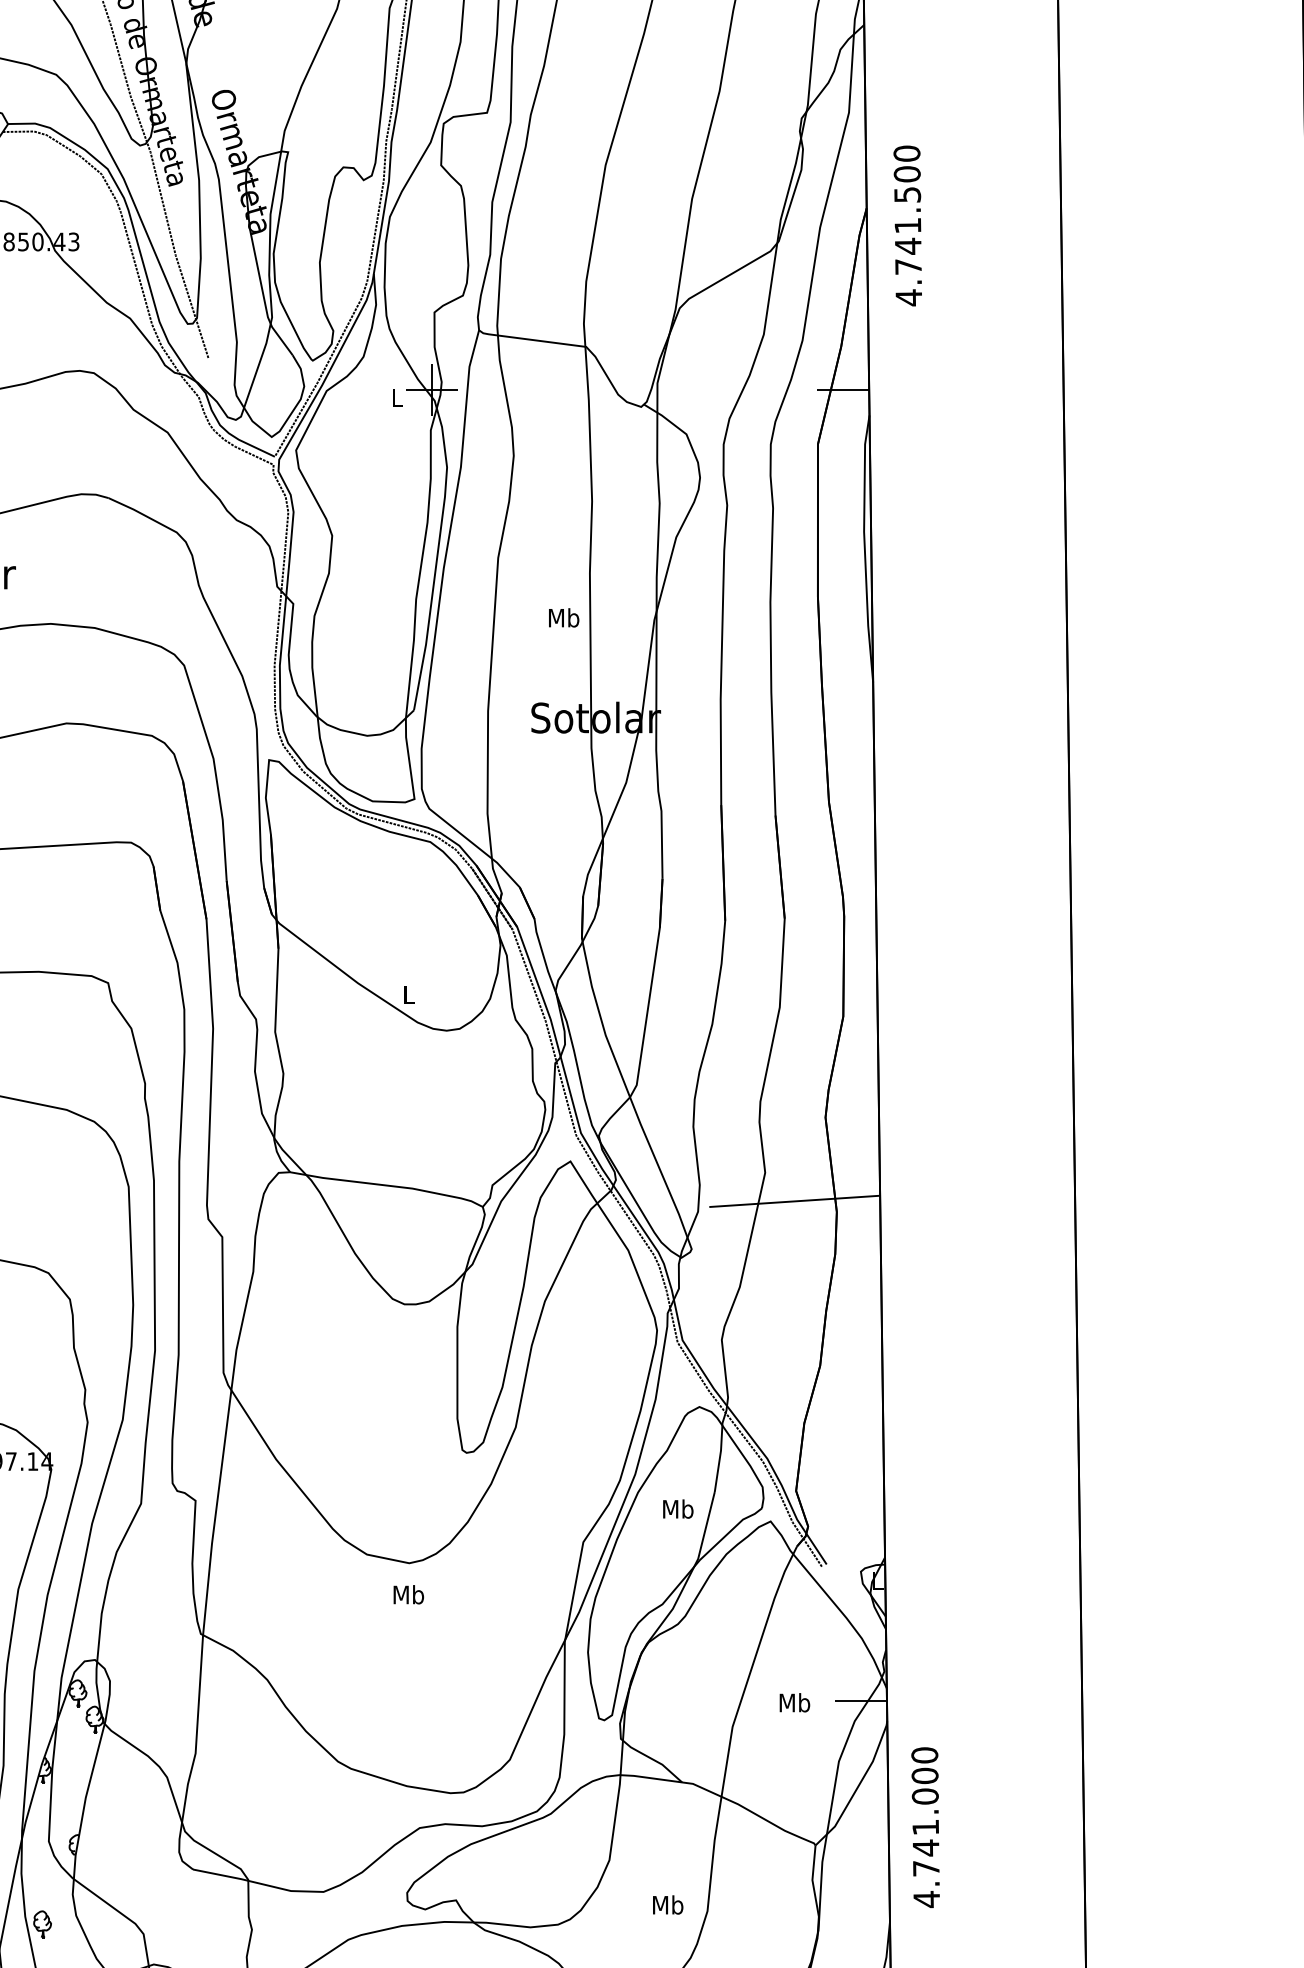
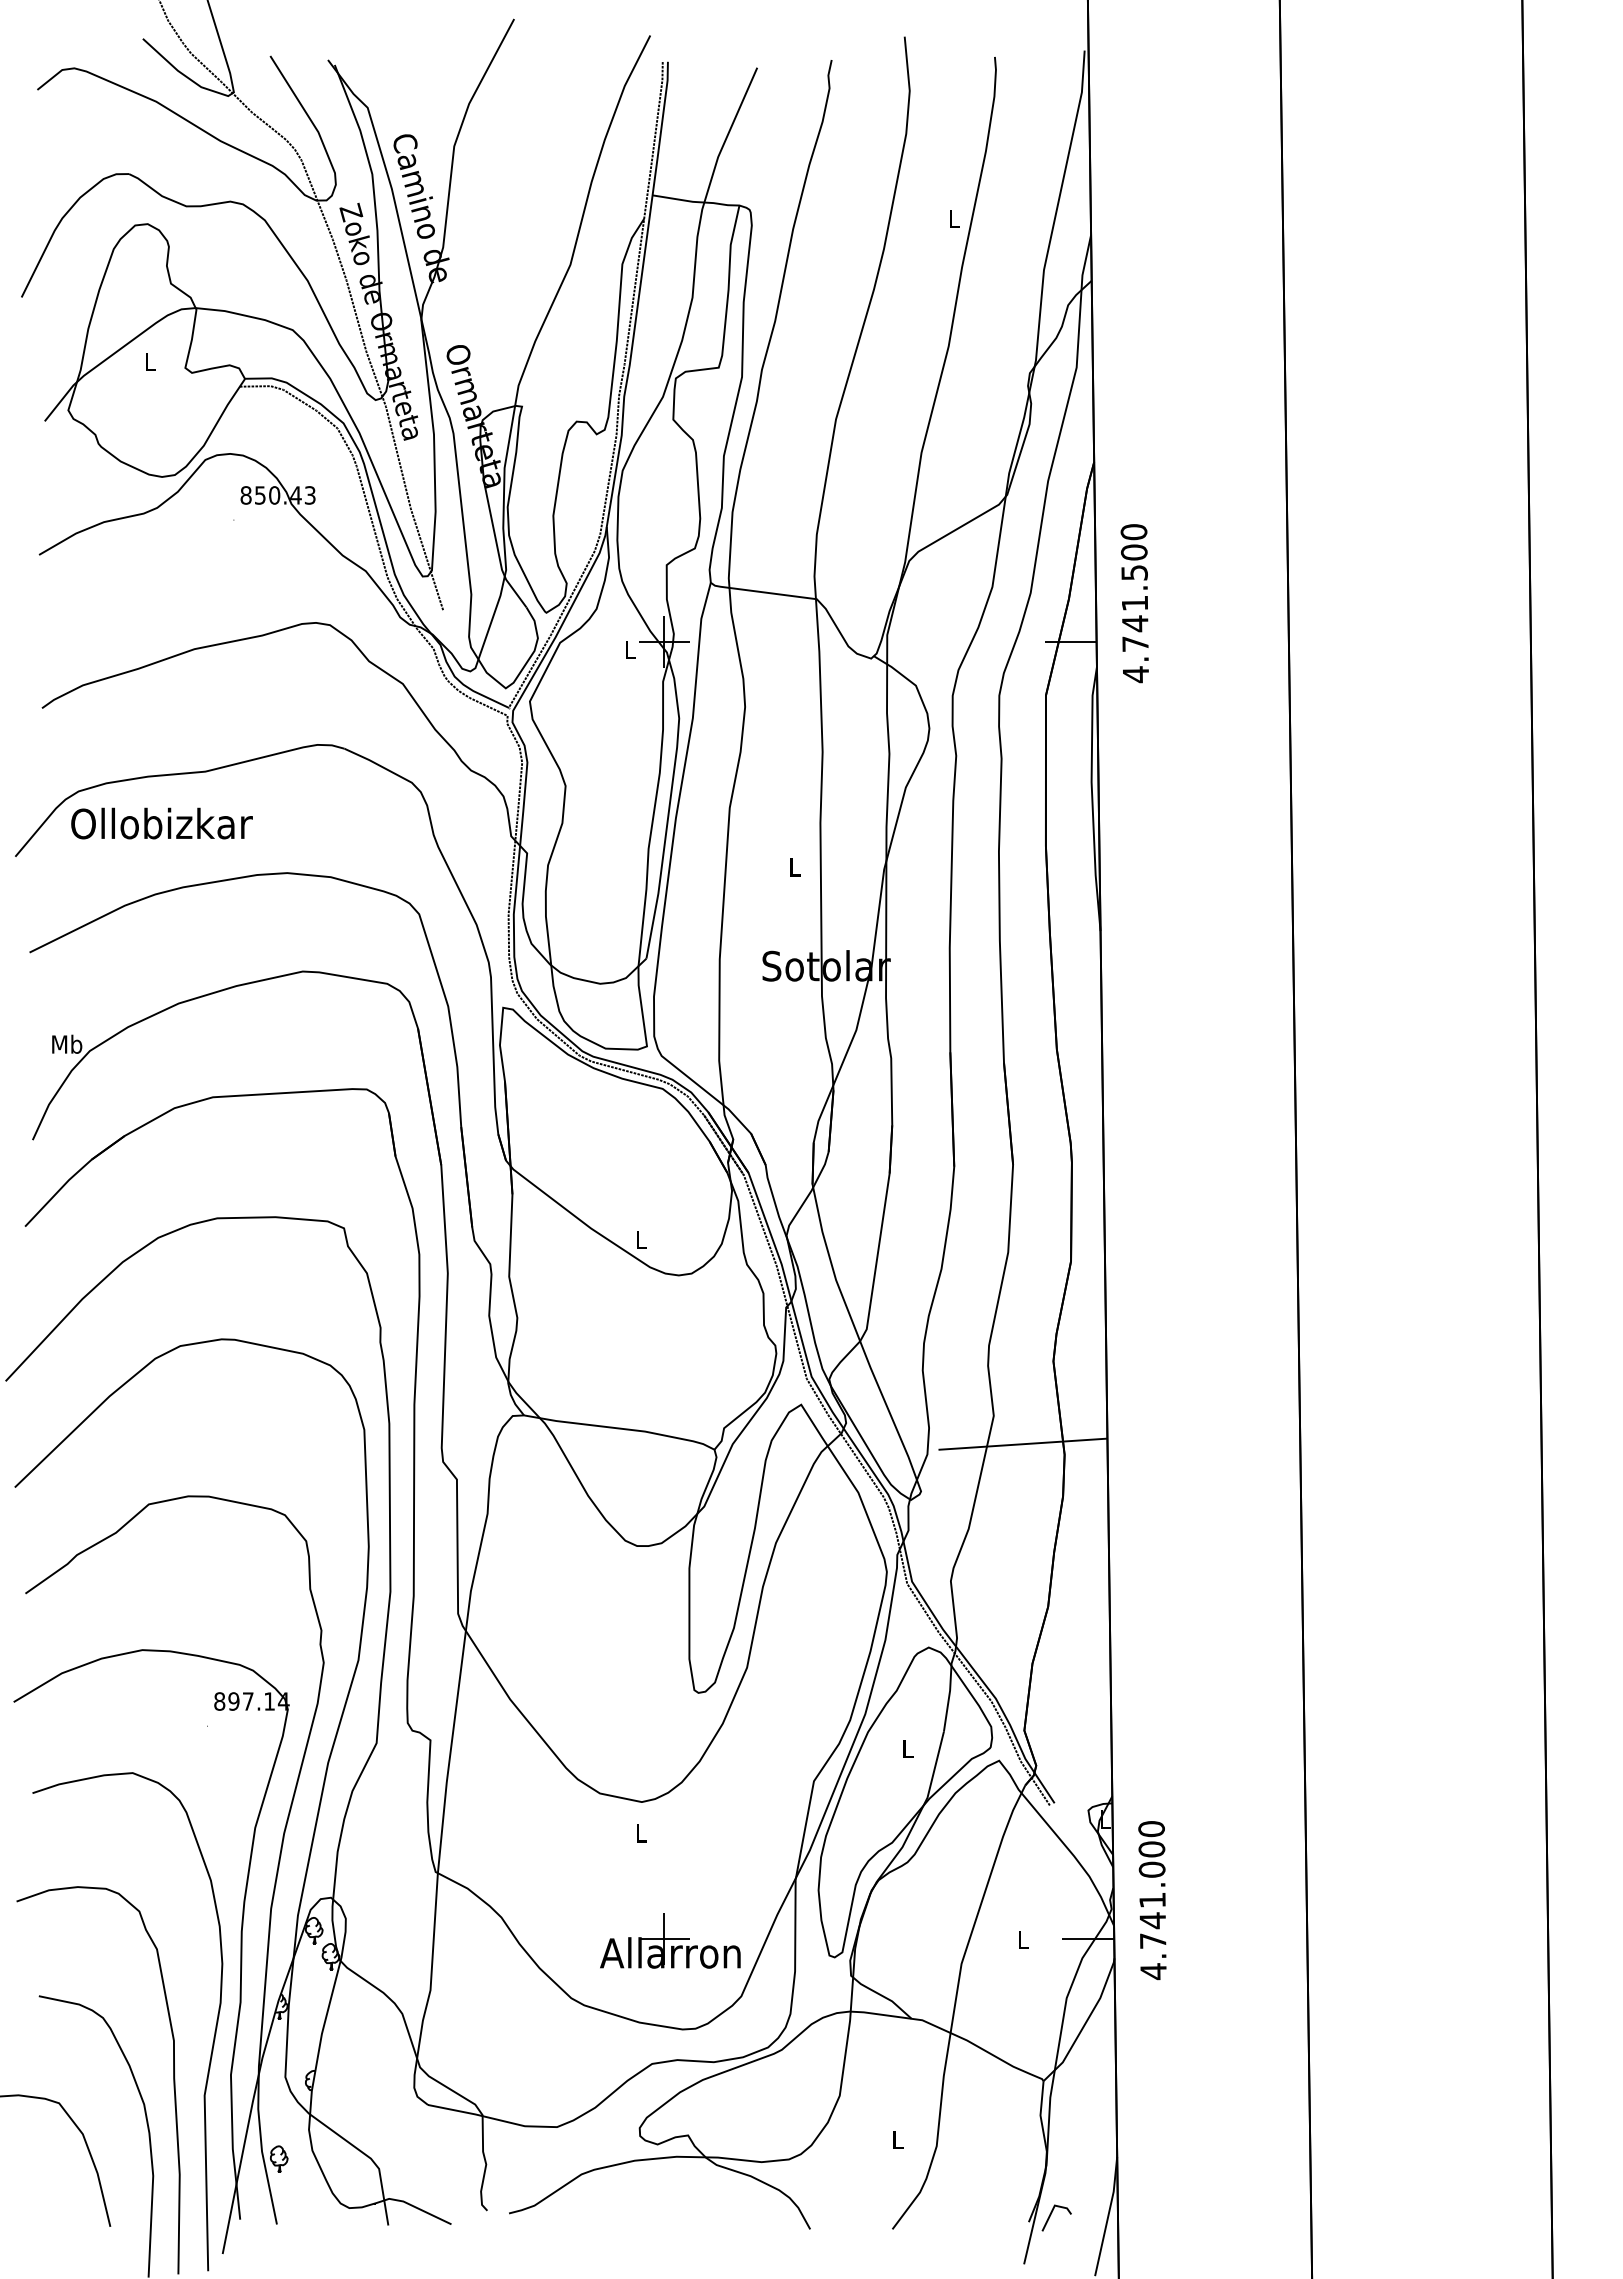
text: (907, 225) -> (1134, 603), moved
text: (563, 617) -> (794, 866), Mb -> L
text: (677, 1509) -> (907, 1748), Mb -> L
text: (408, 1594) -> (641, 1832), Mb -> L
text: (795, 1702) -> (1023, 1939), Mb -> L
part: (438, 1703) -> (670, 1940), added
text: (925, 1827) -> (1152, 1900), moved
text: (667, 1904) -> (897, 2139), Mb -> L

